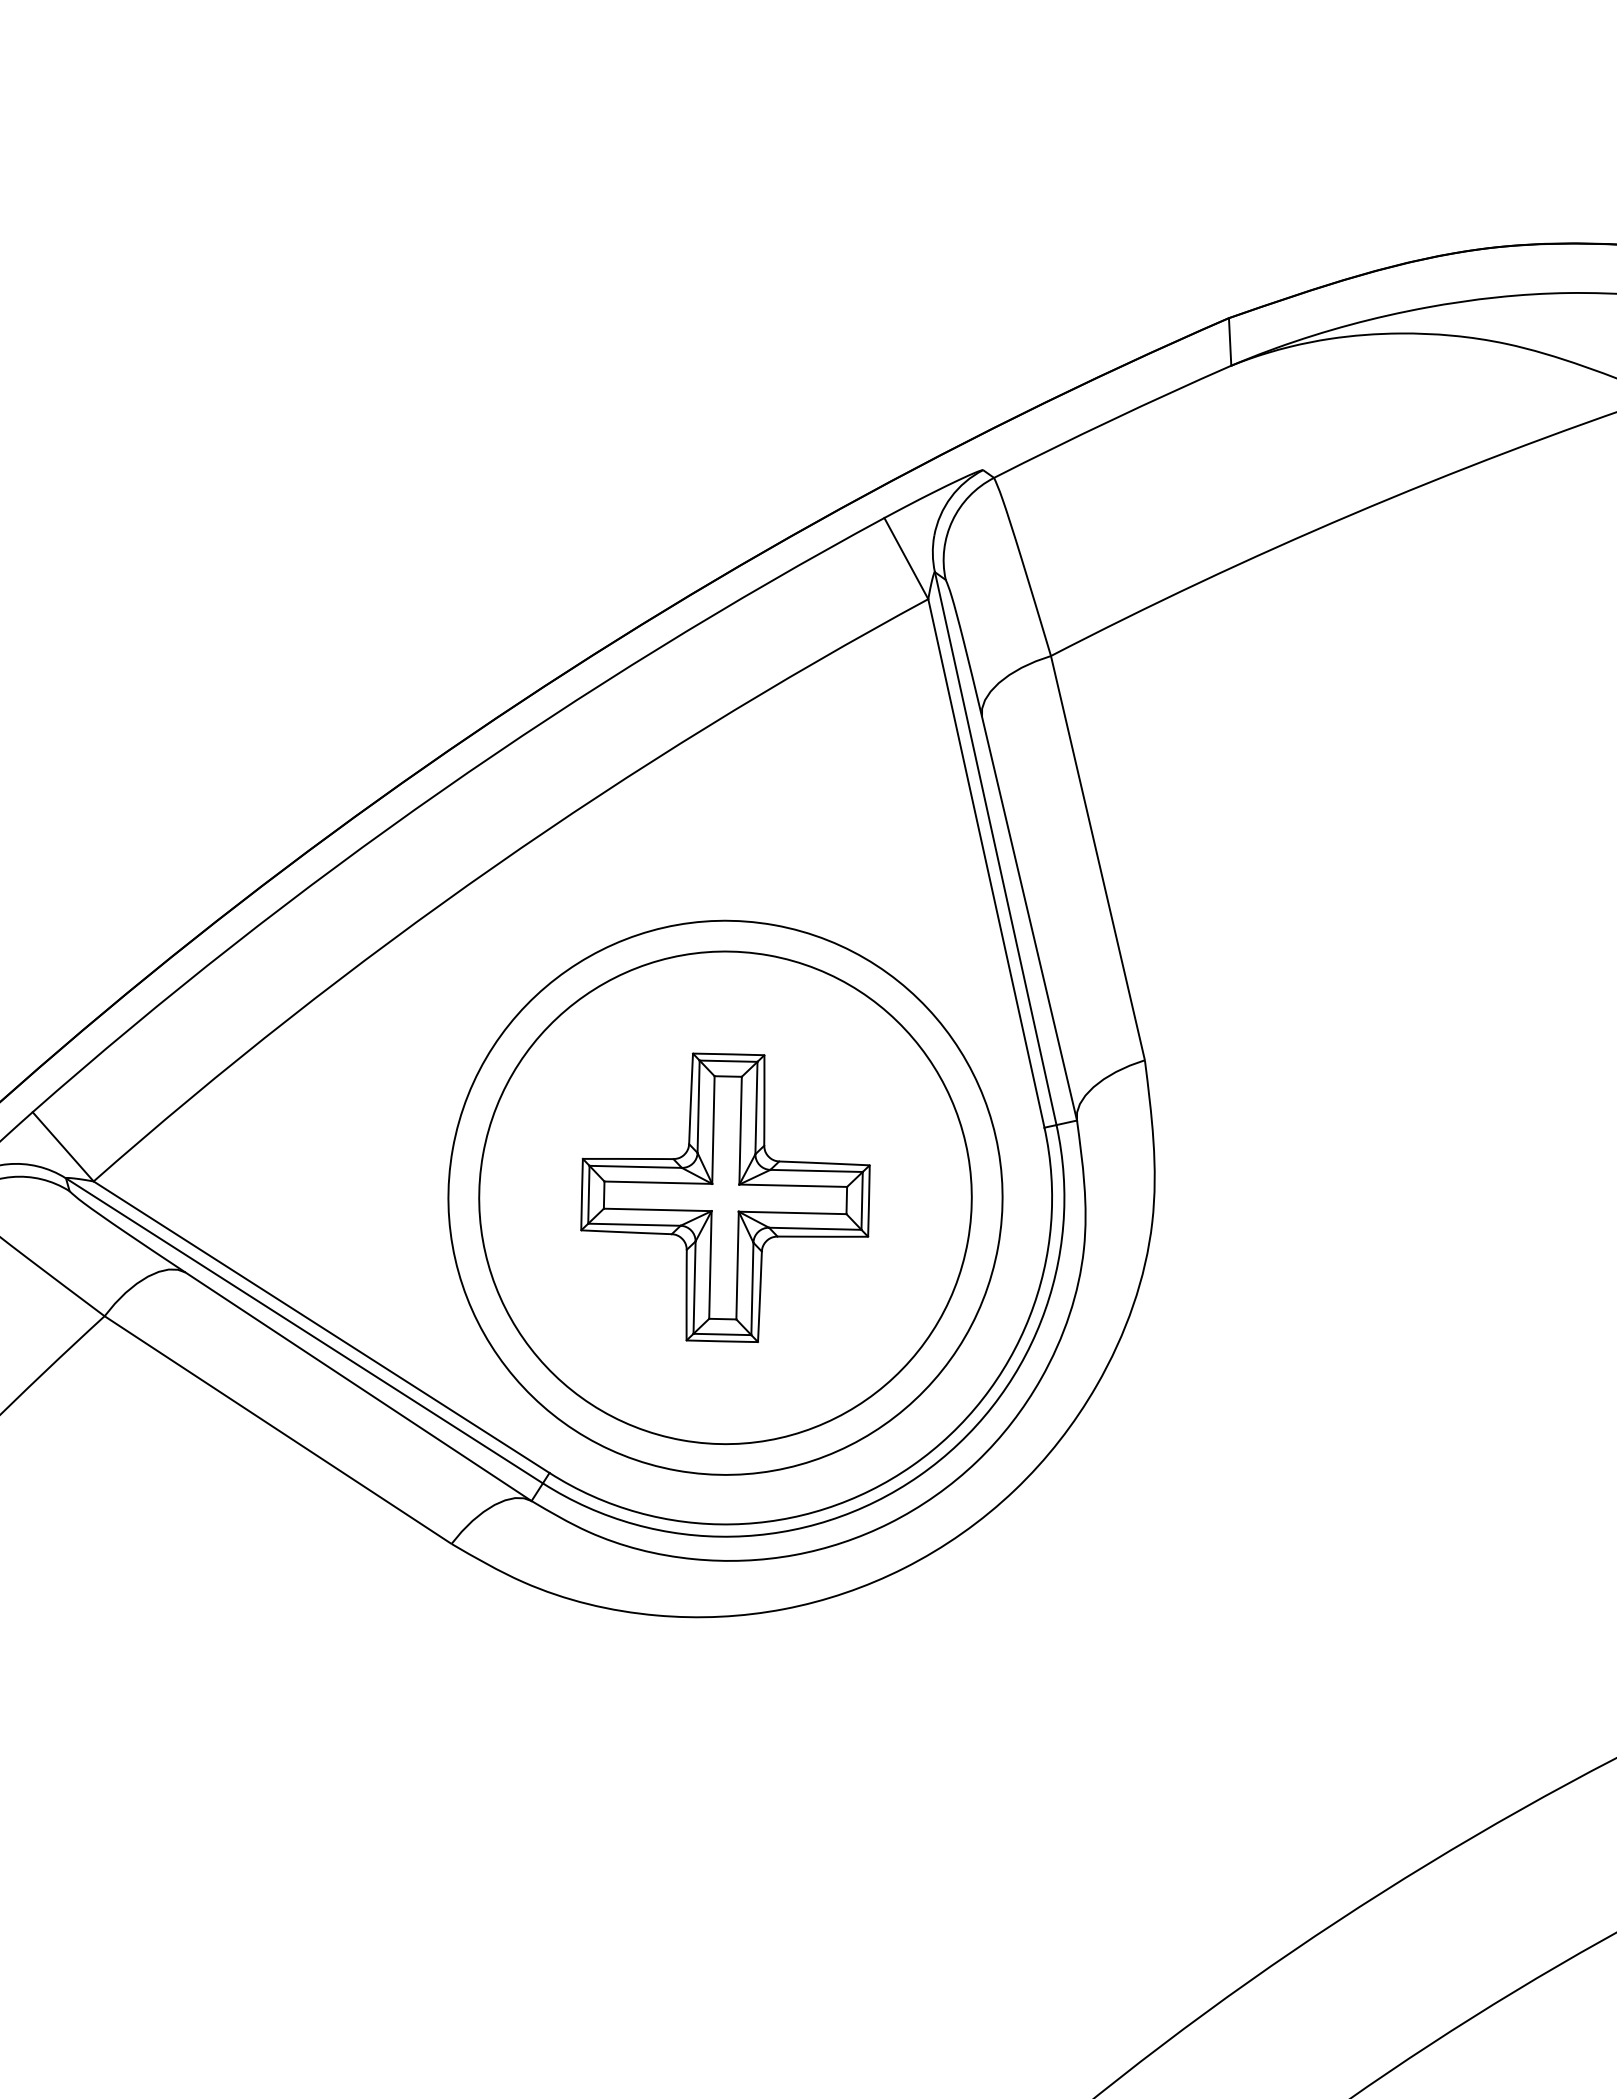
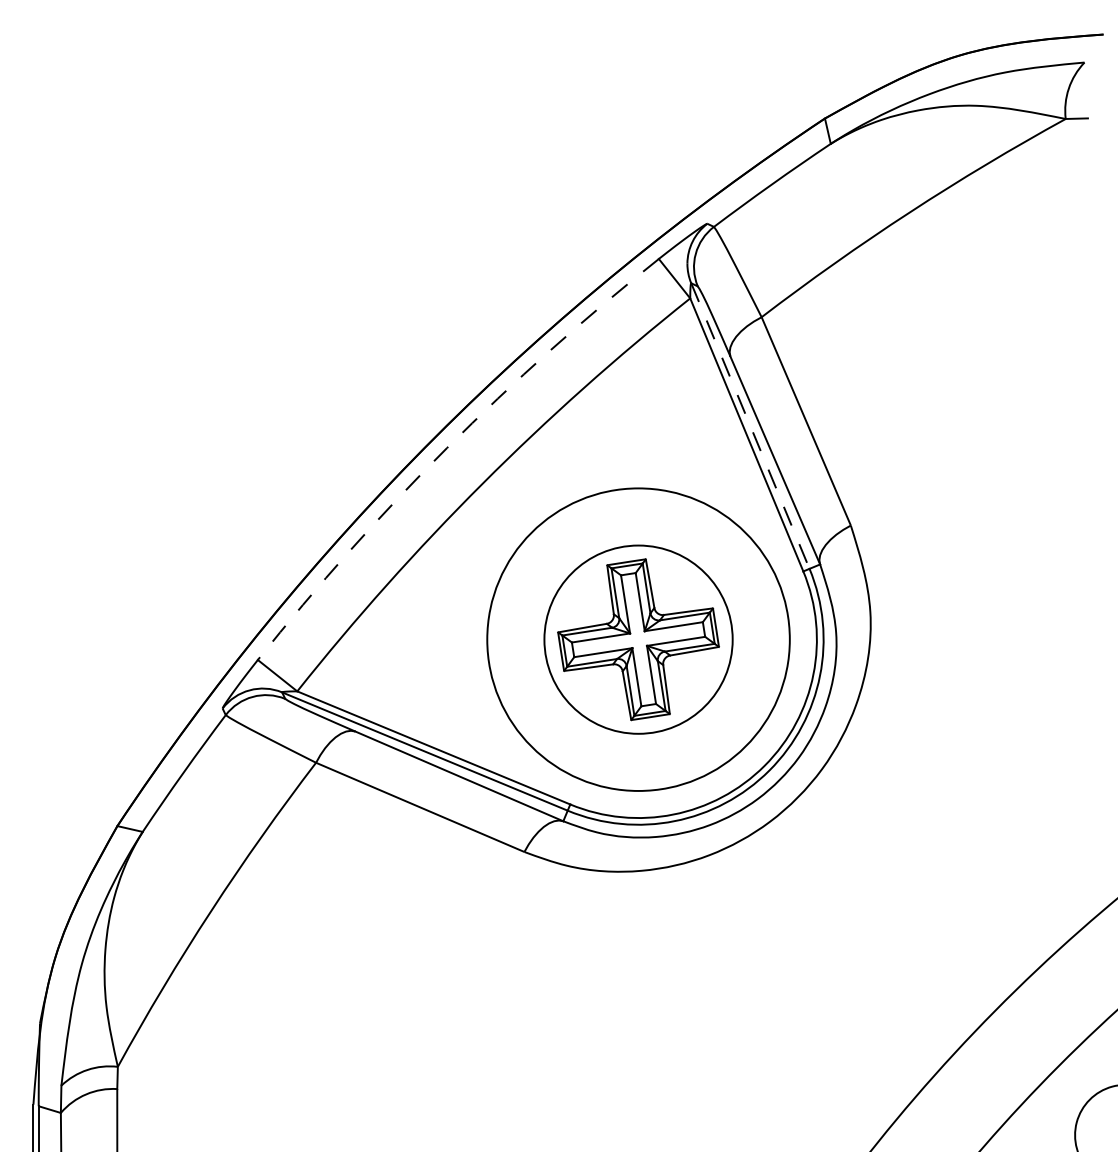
arc: (440, 791) -> (446, 448), solid -> dashed
line: (995, 849) -> (750, 426), solid -> dashed
circle: (725, 1197) -> (638, 639), size x0.7

